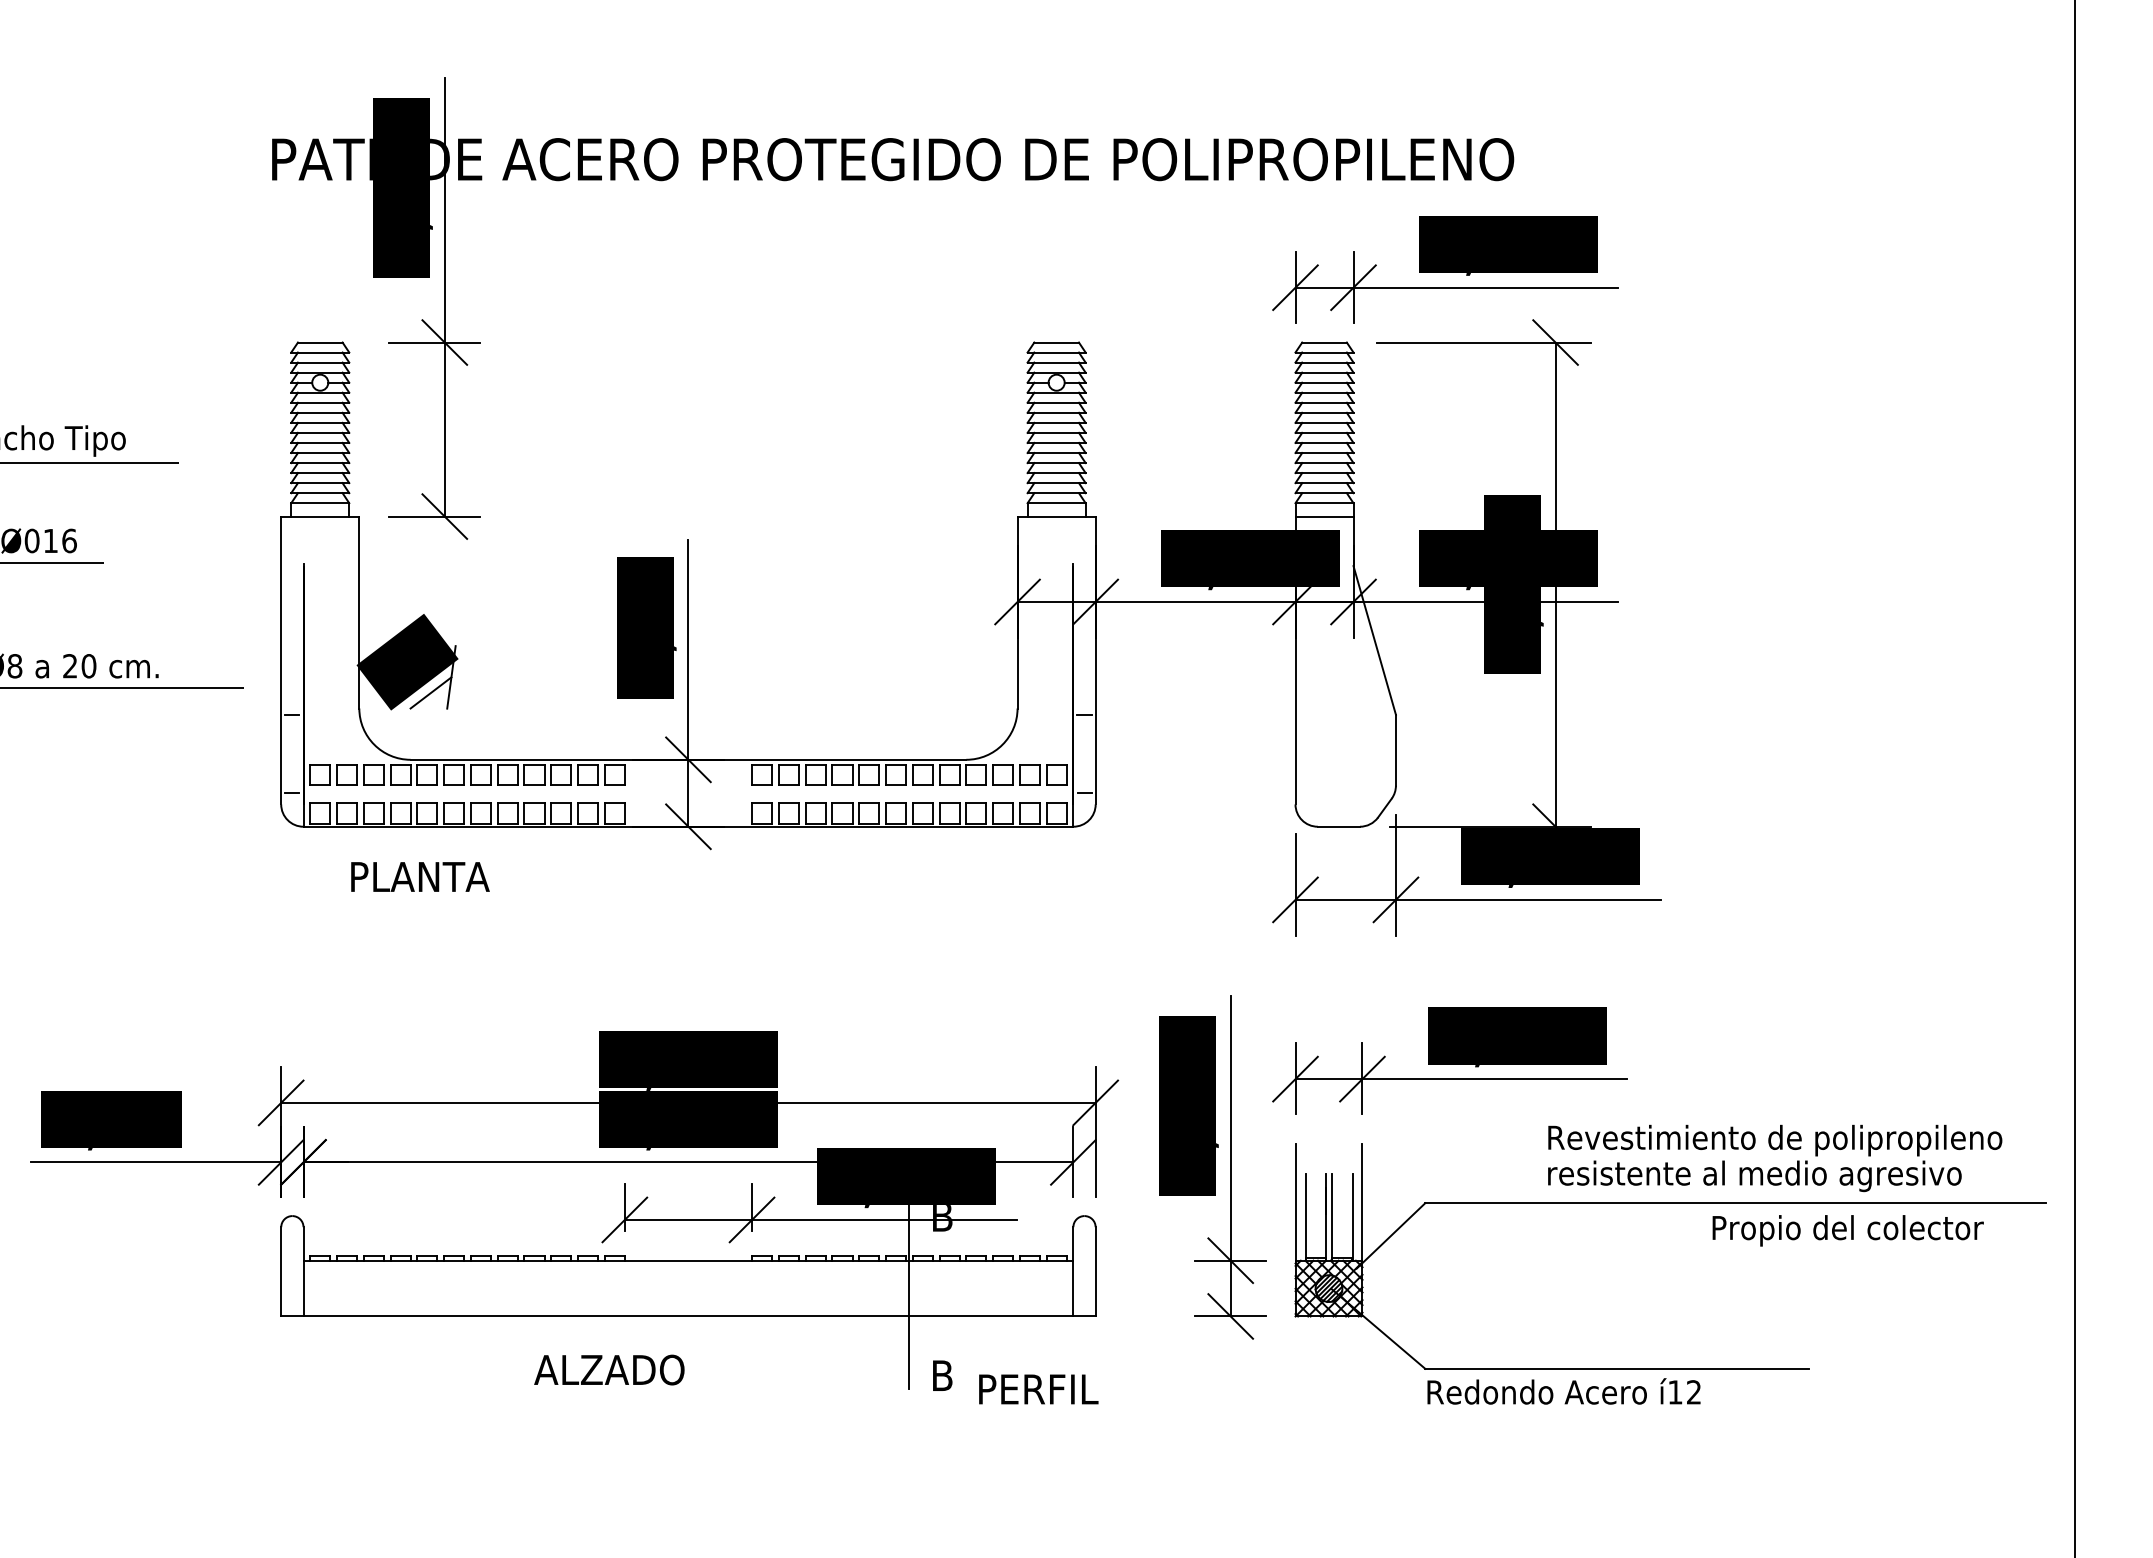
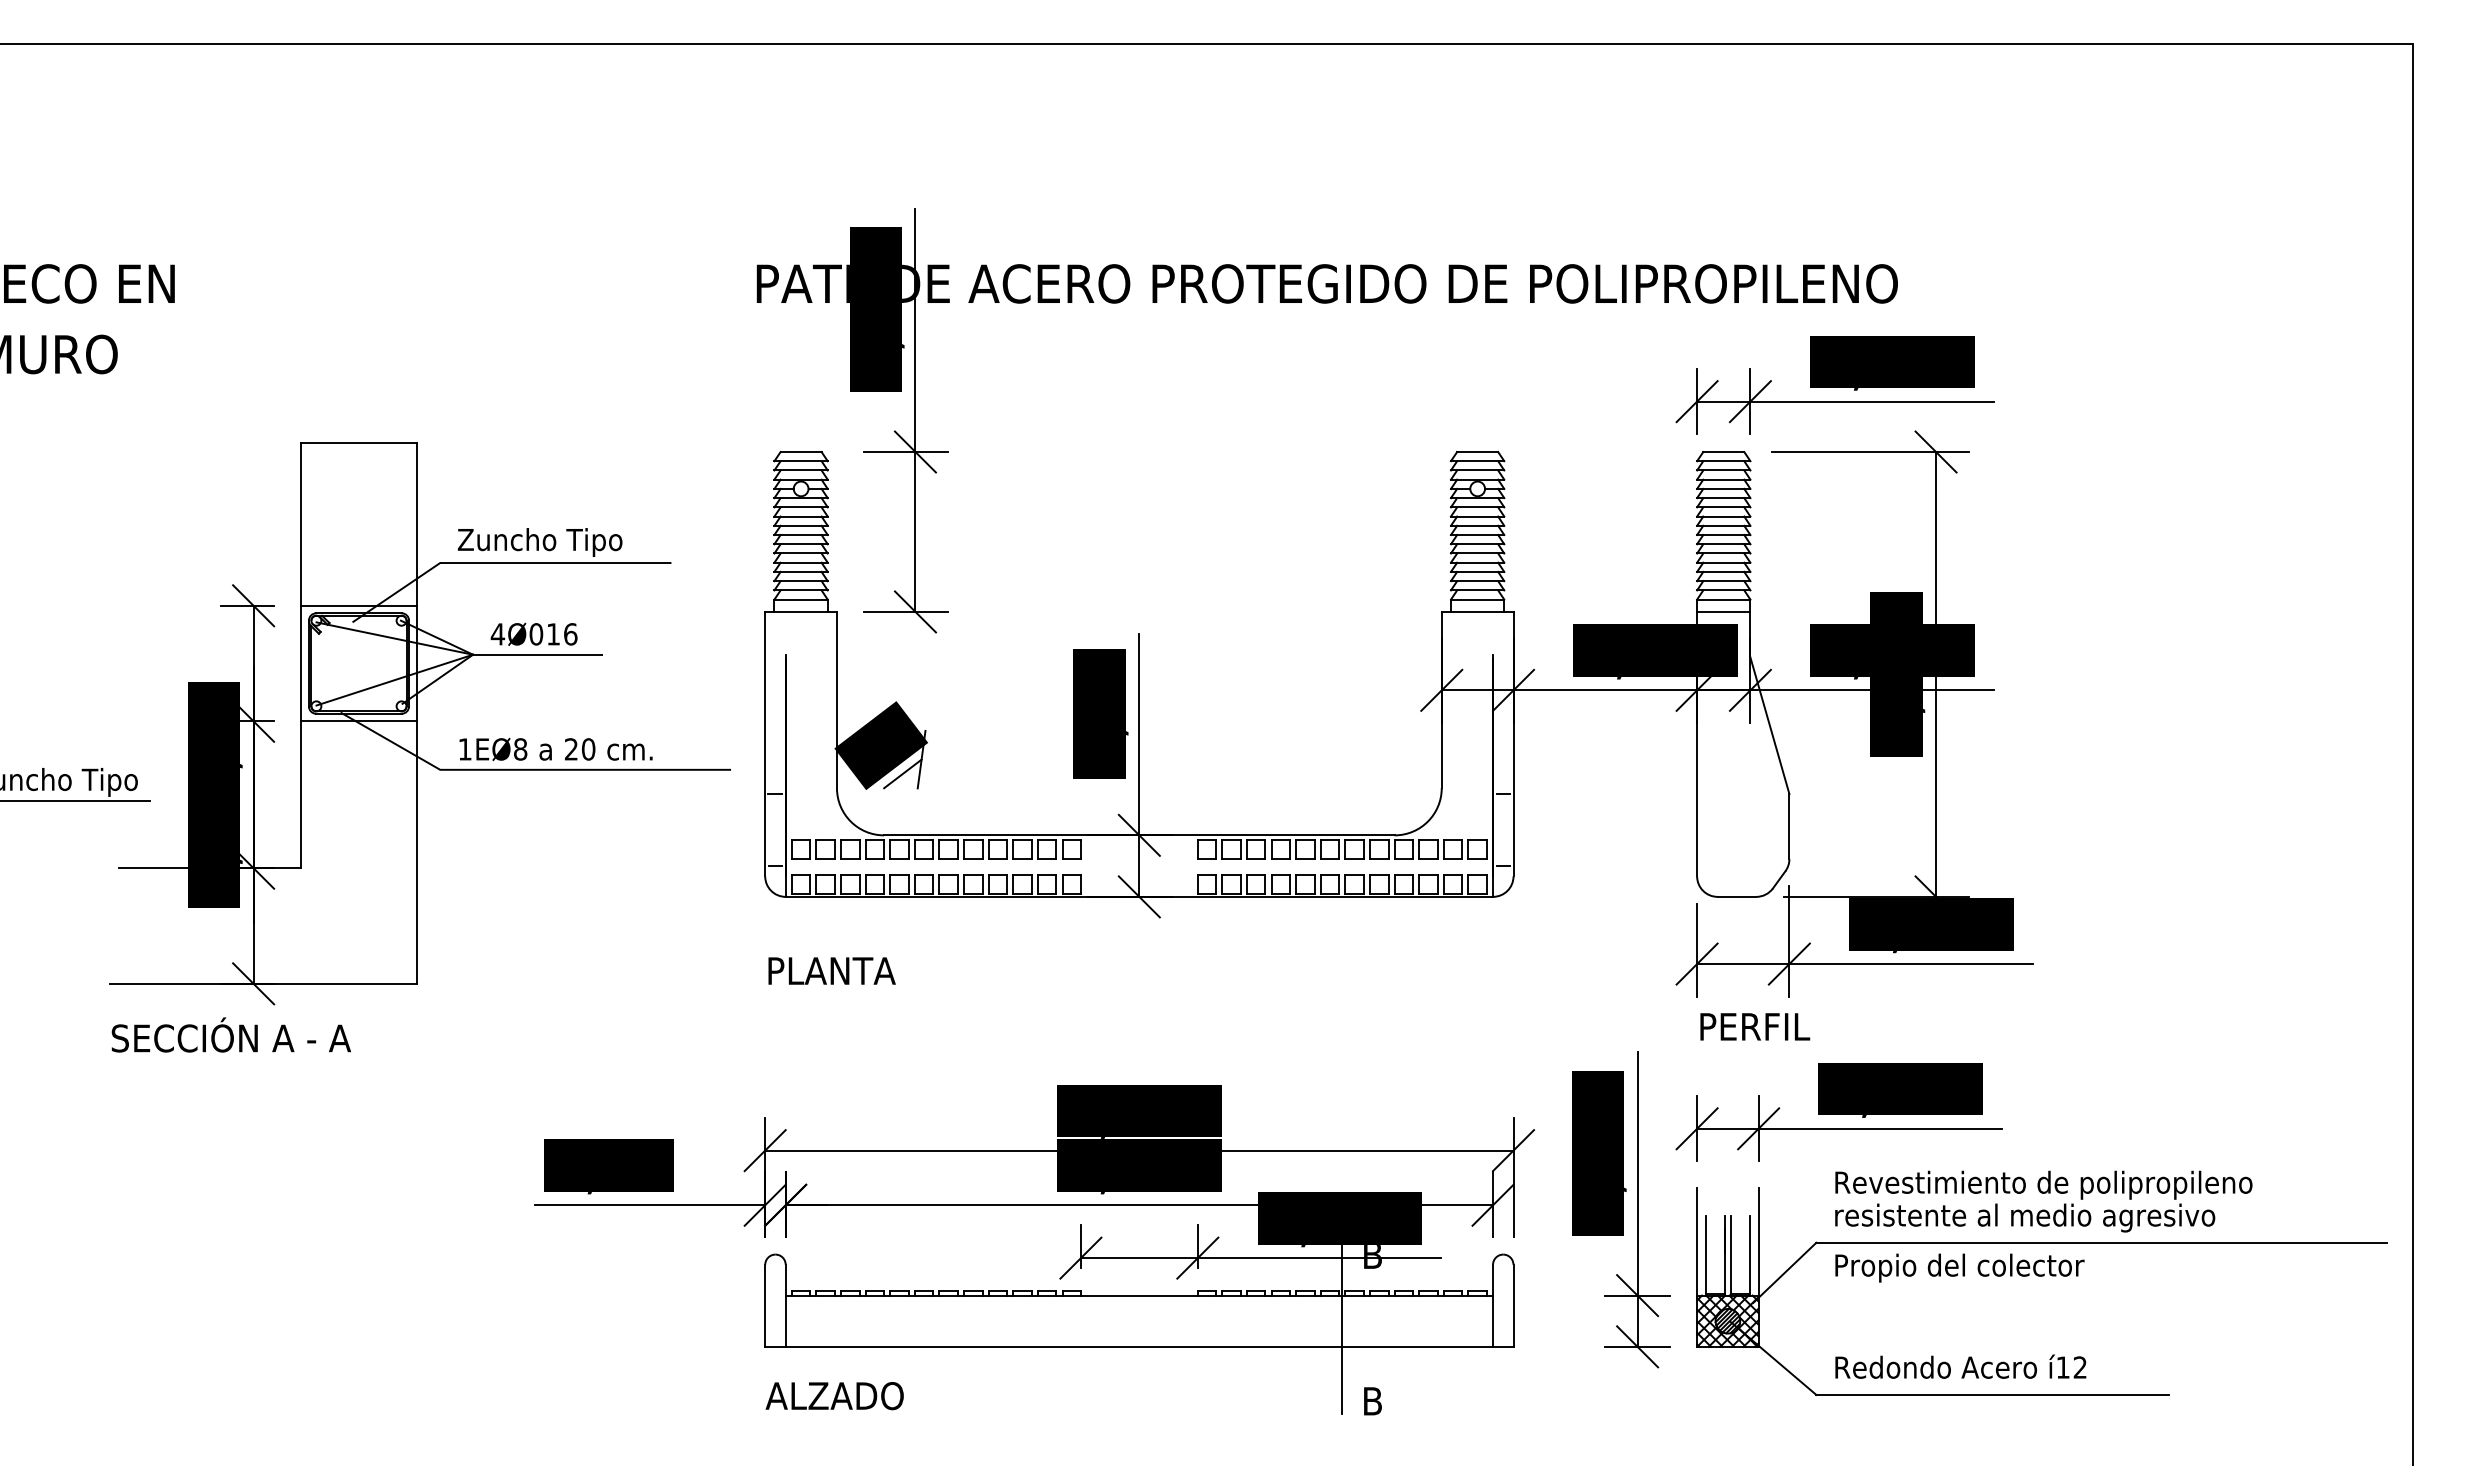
text: (419, 876) -> (831, 970), moved
text: (1774, 1158) -> (2043, 1201), moved
text: (1847, 1230) -> (1959, 1267), moved
text: (609, 1370) -> (834, 1396), moved
text: (1039, 1389) -> (1755, 1026), moved
text: (1563, 1391) -> (1960, 1366), moved

